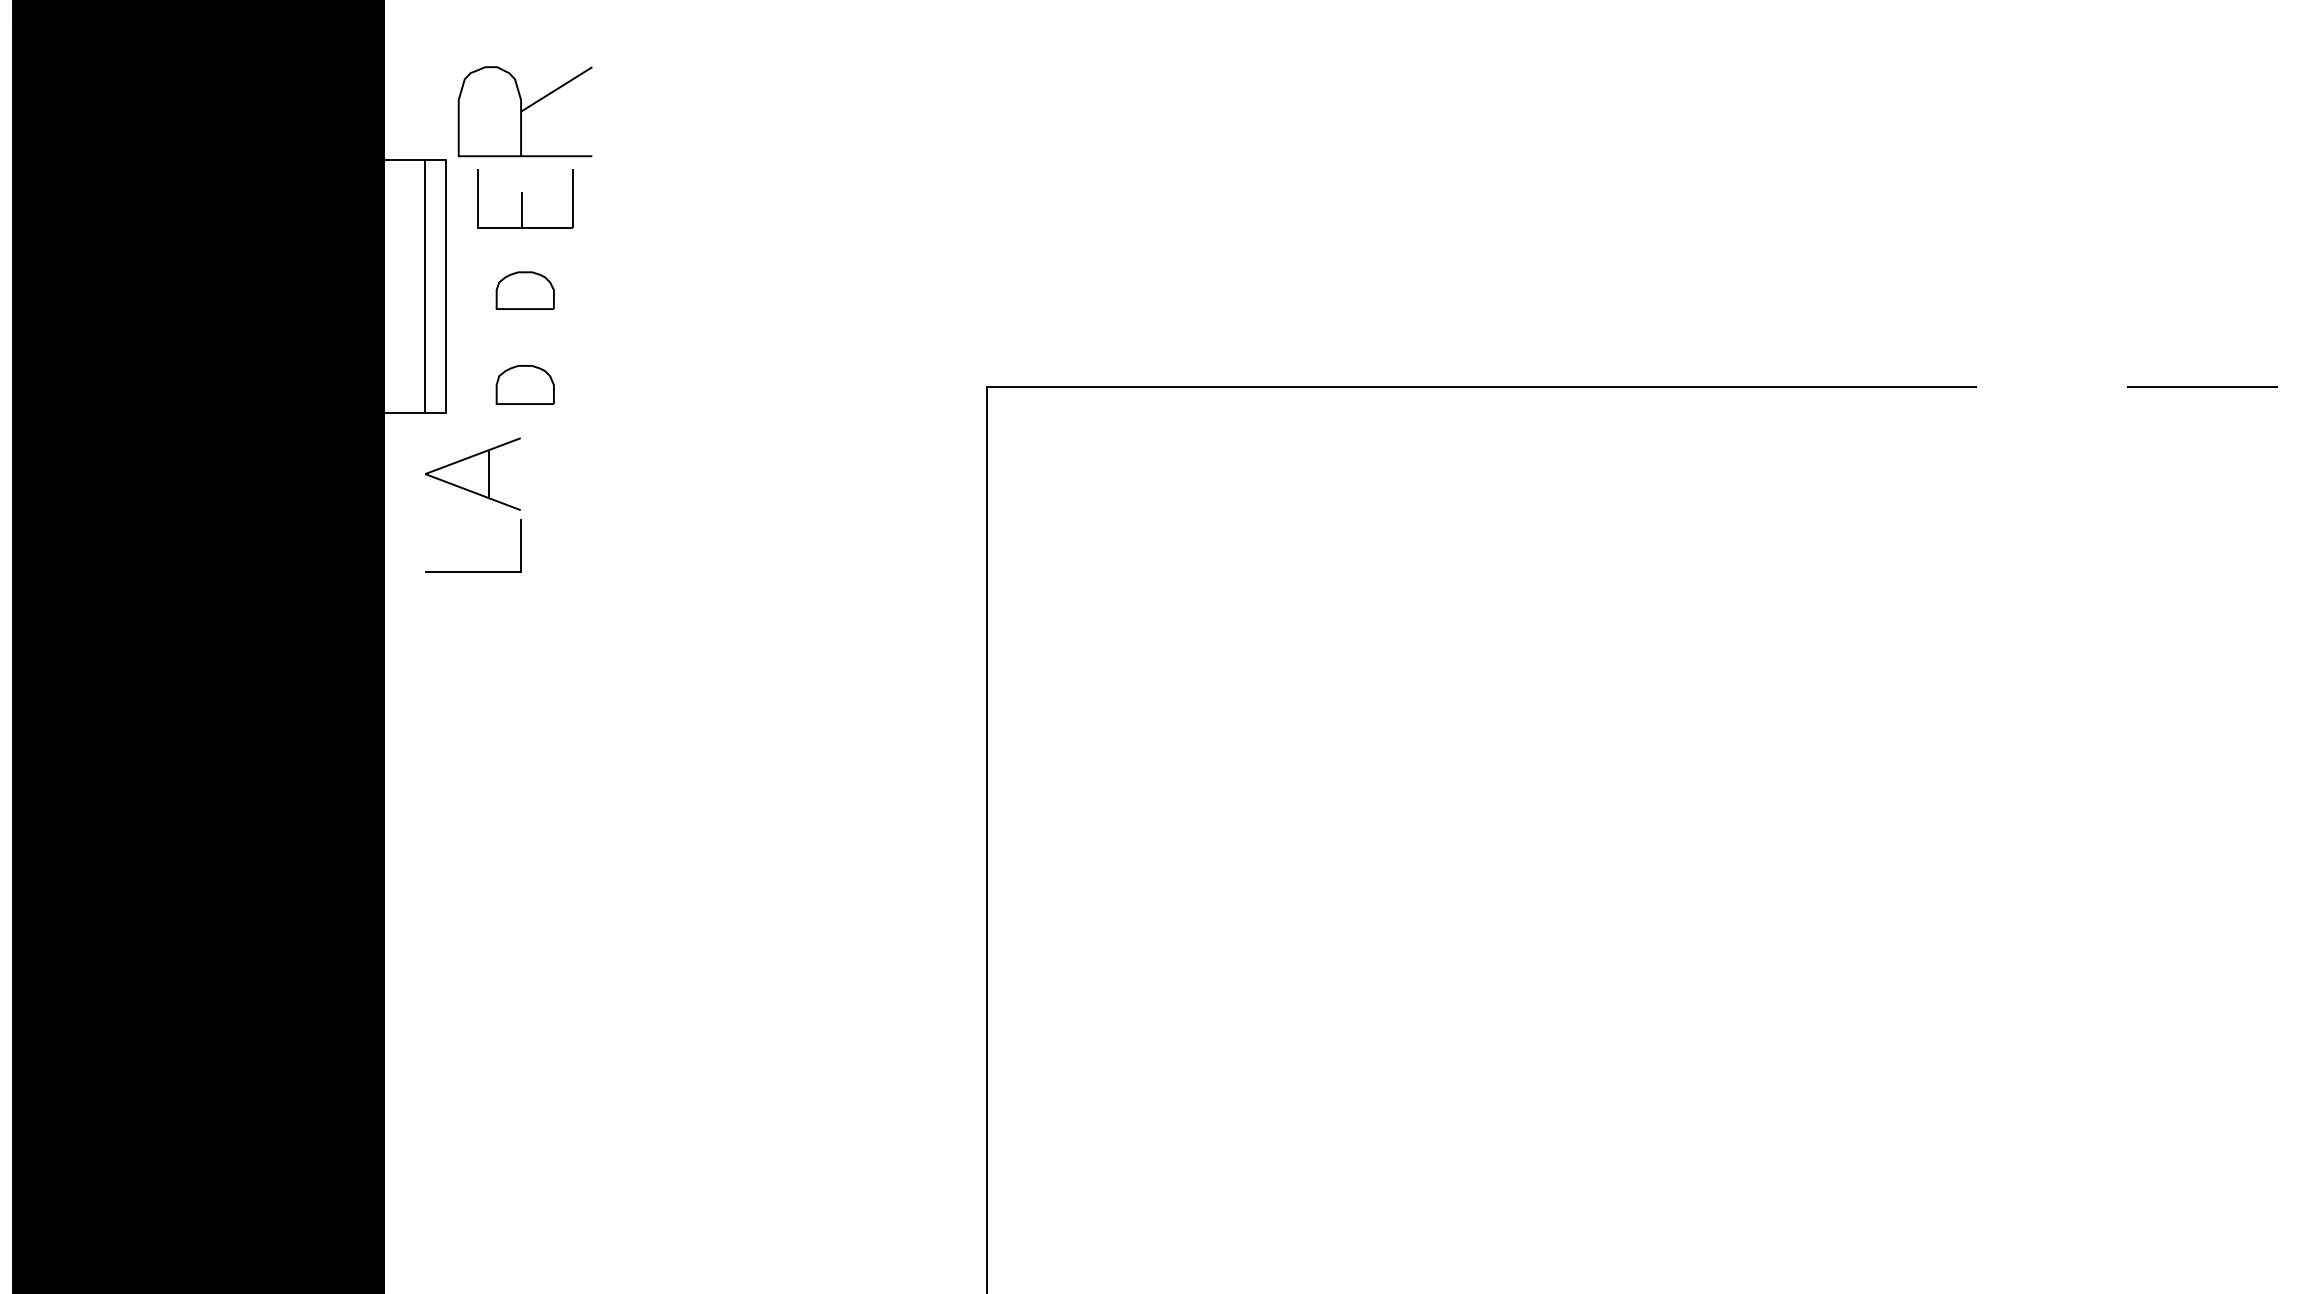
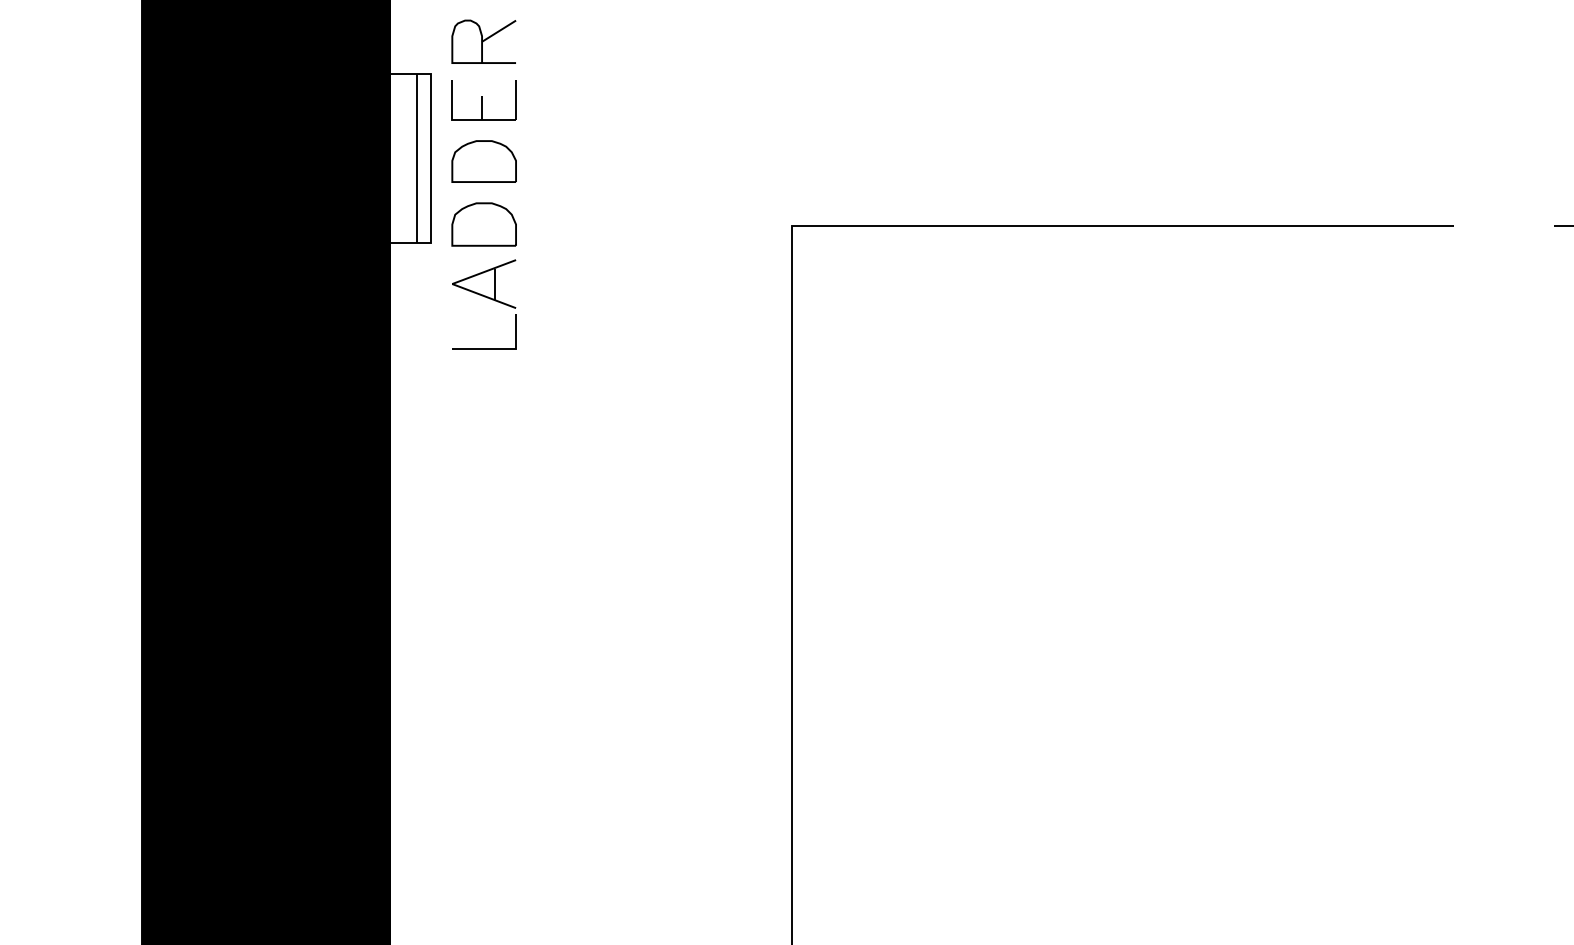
part: (524, 111) -> (483, 41), size x0.71
part: (524, 290) -> (483, 161), size x1.67
part: (524, 384) -> (483, 224), size x1.67
part: (477, 495) -> (487, 298), moved

